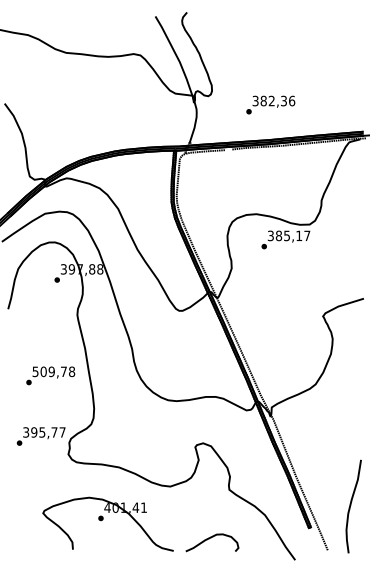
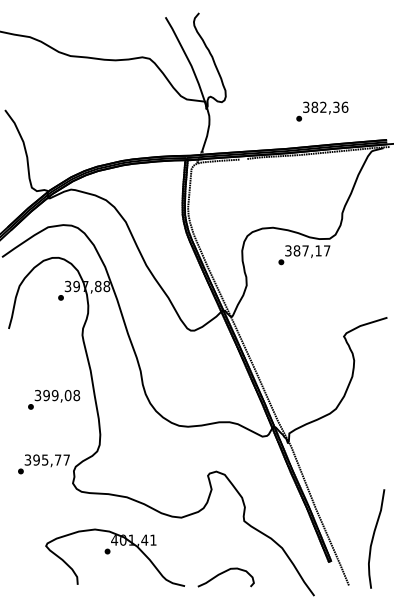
text: (270, 104) -> (322, 111), moved
text: (286, 235) -> (305, 250), 385,17 -> 387,17
text: (49, 371) -> (52, 395), 509,78 -> 399,08

